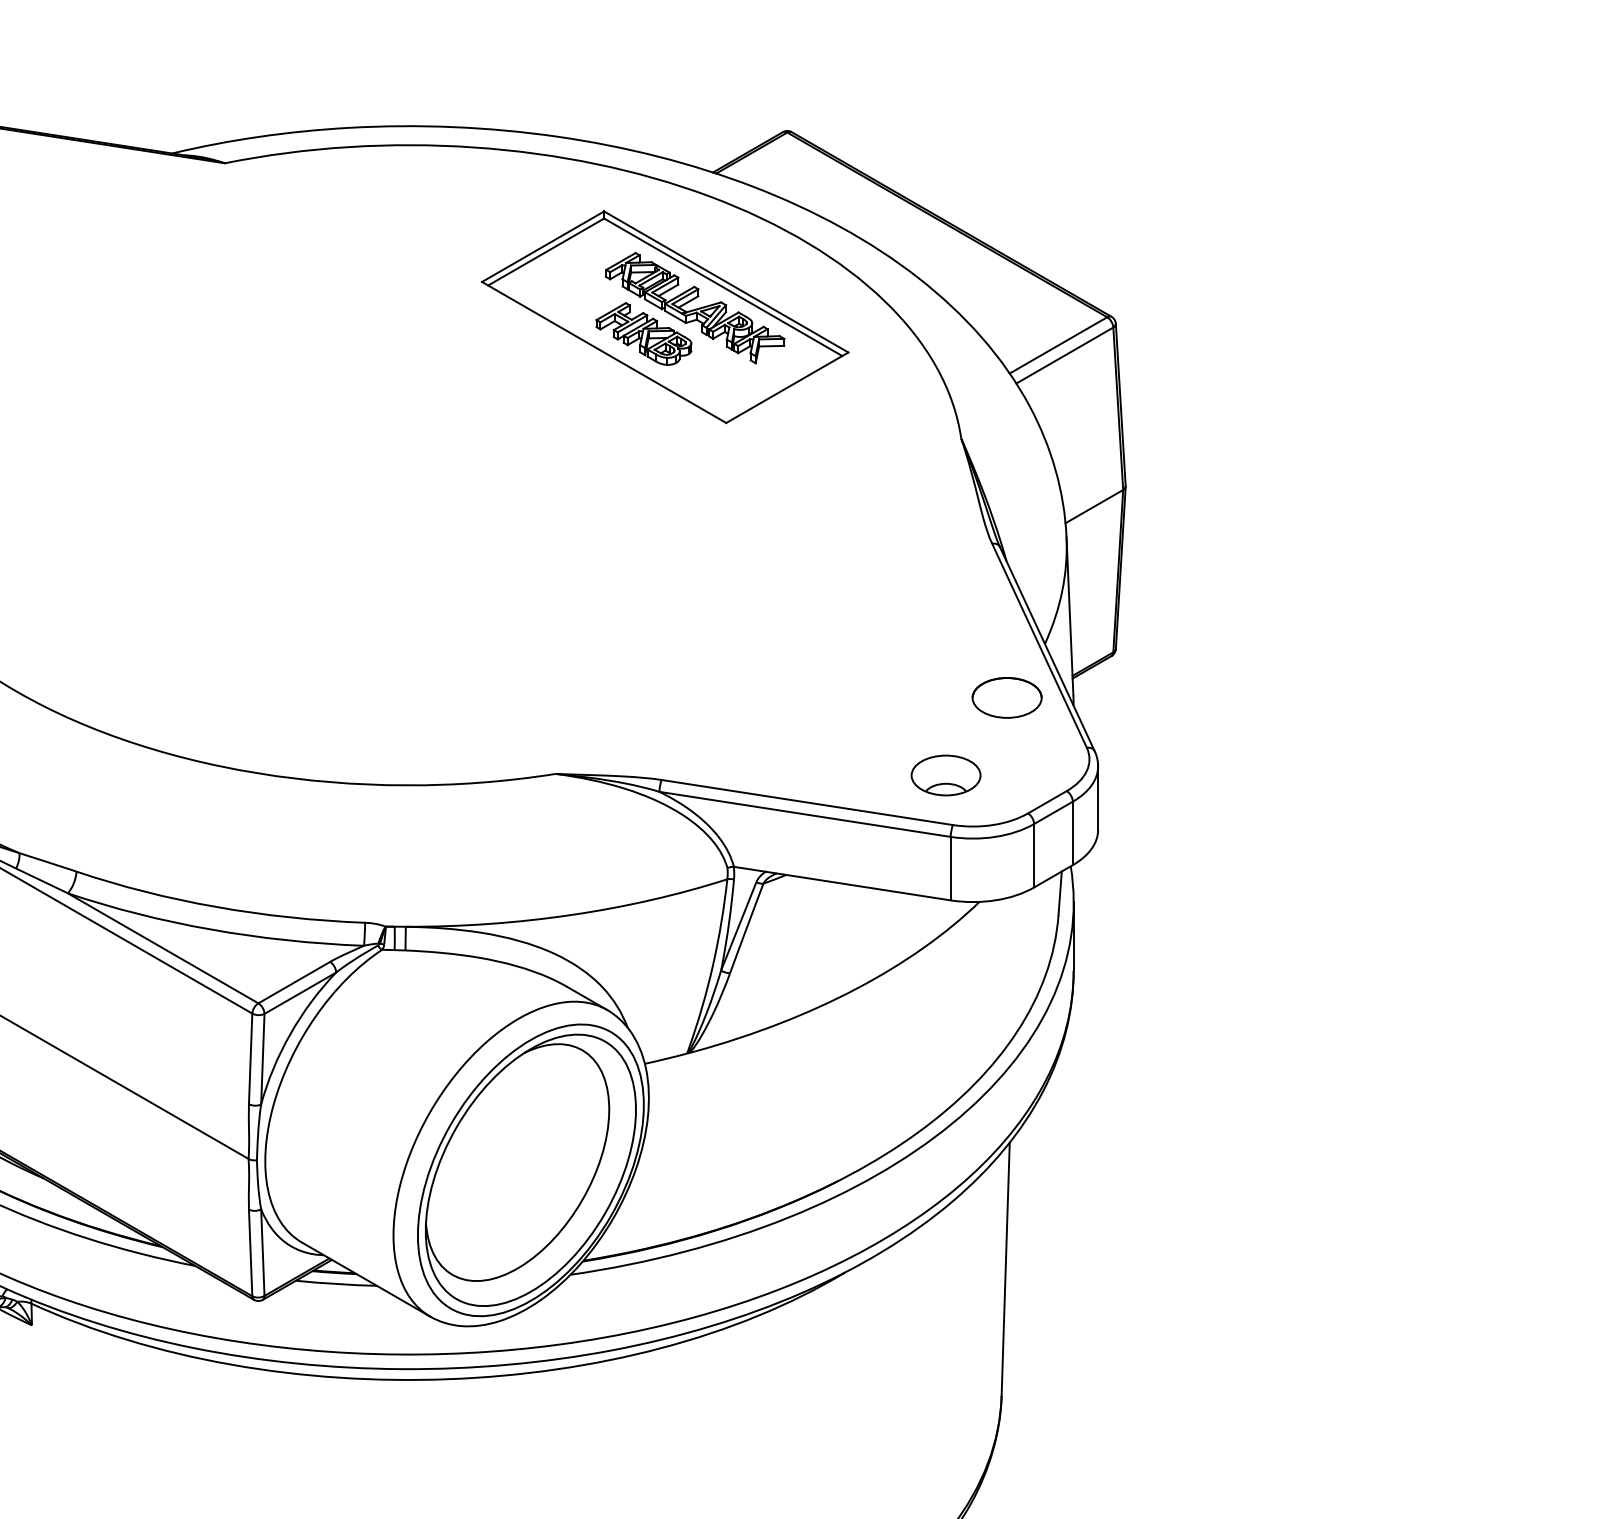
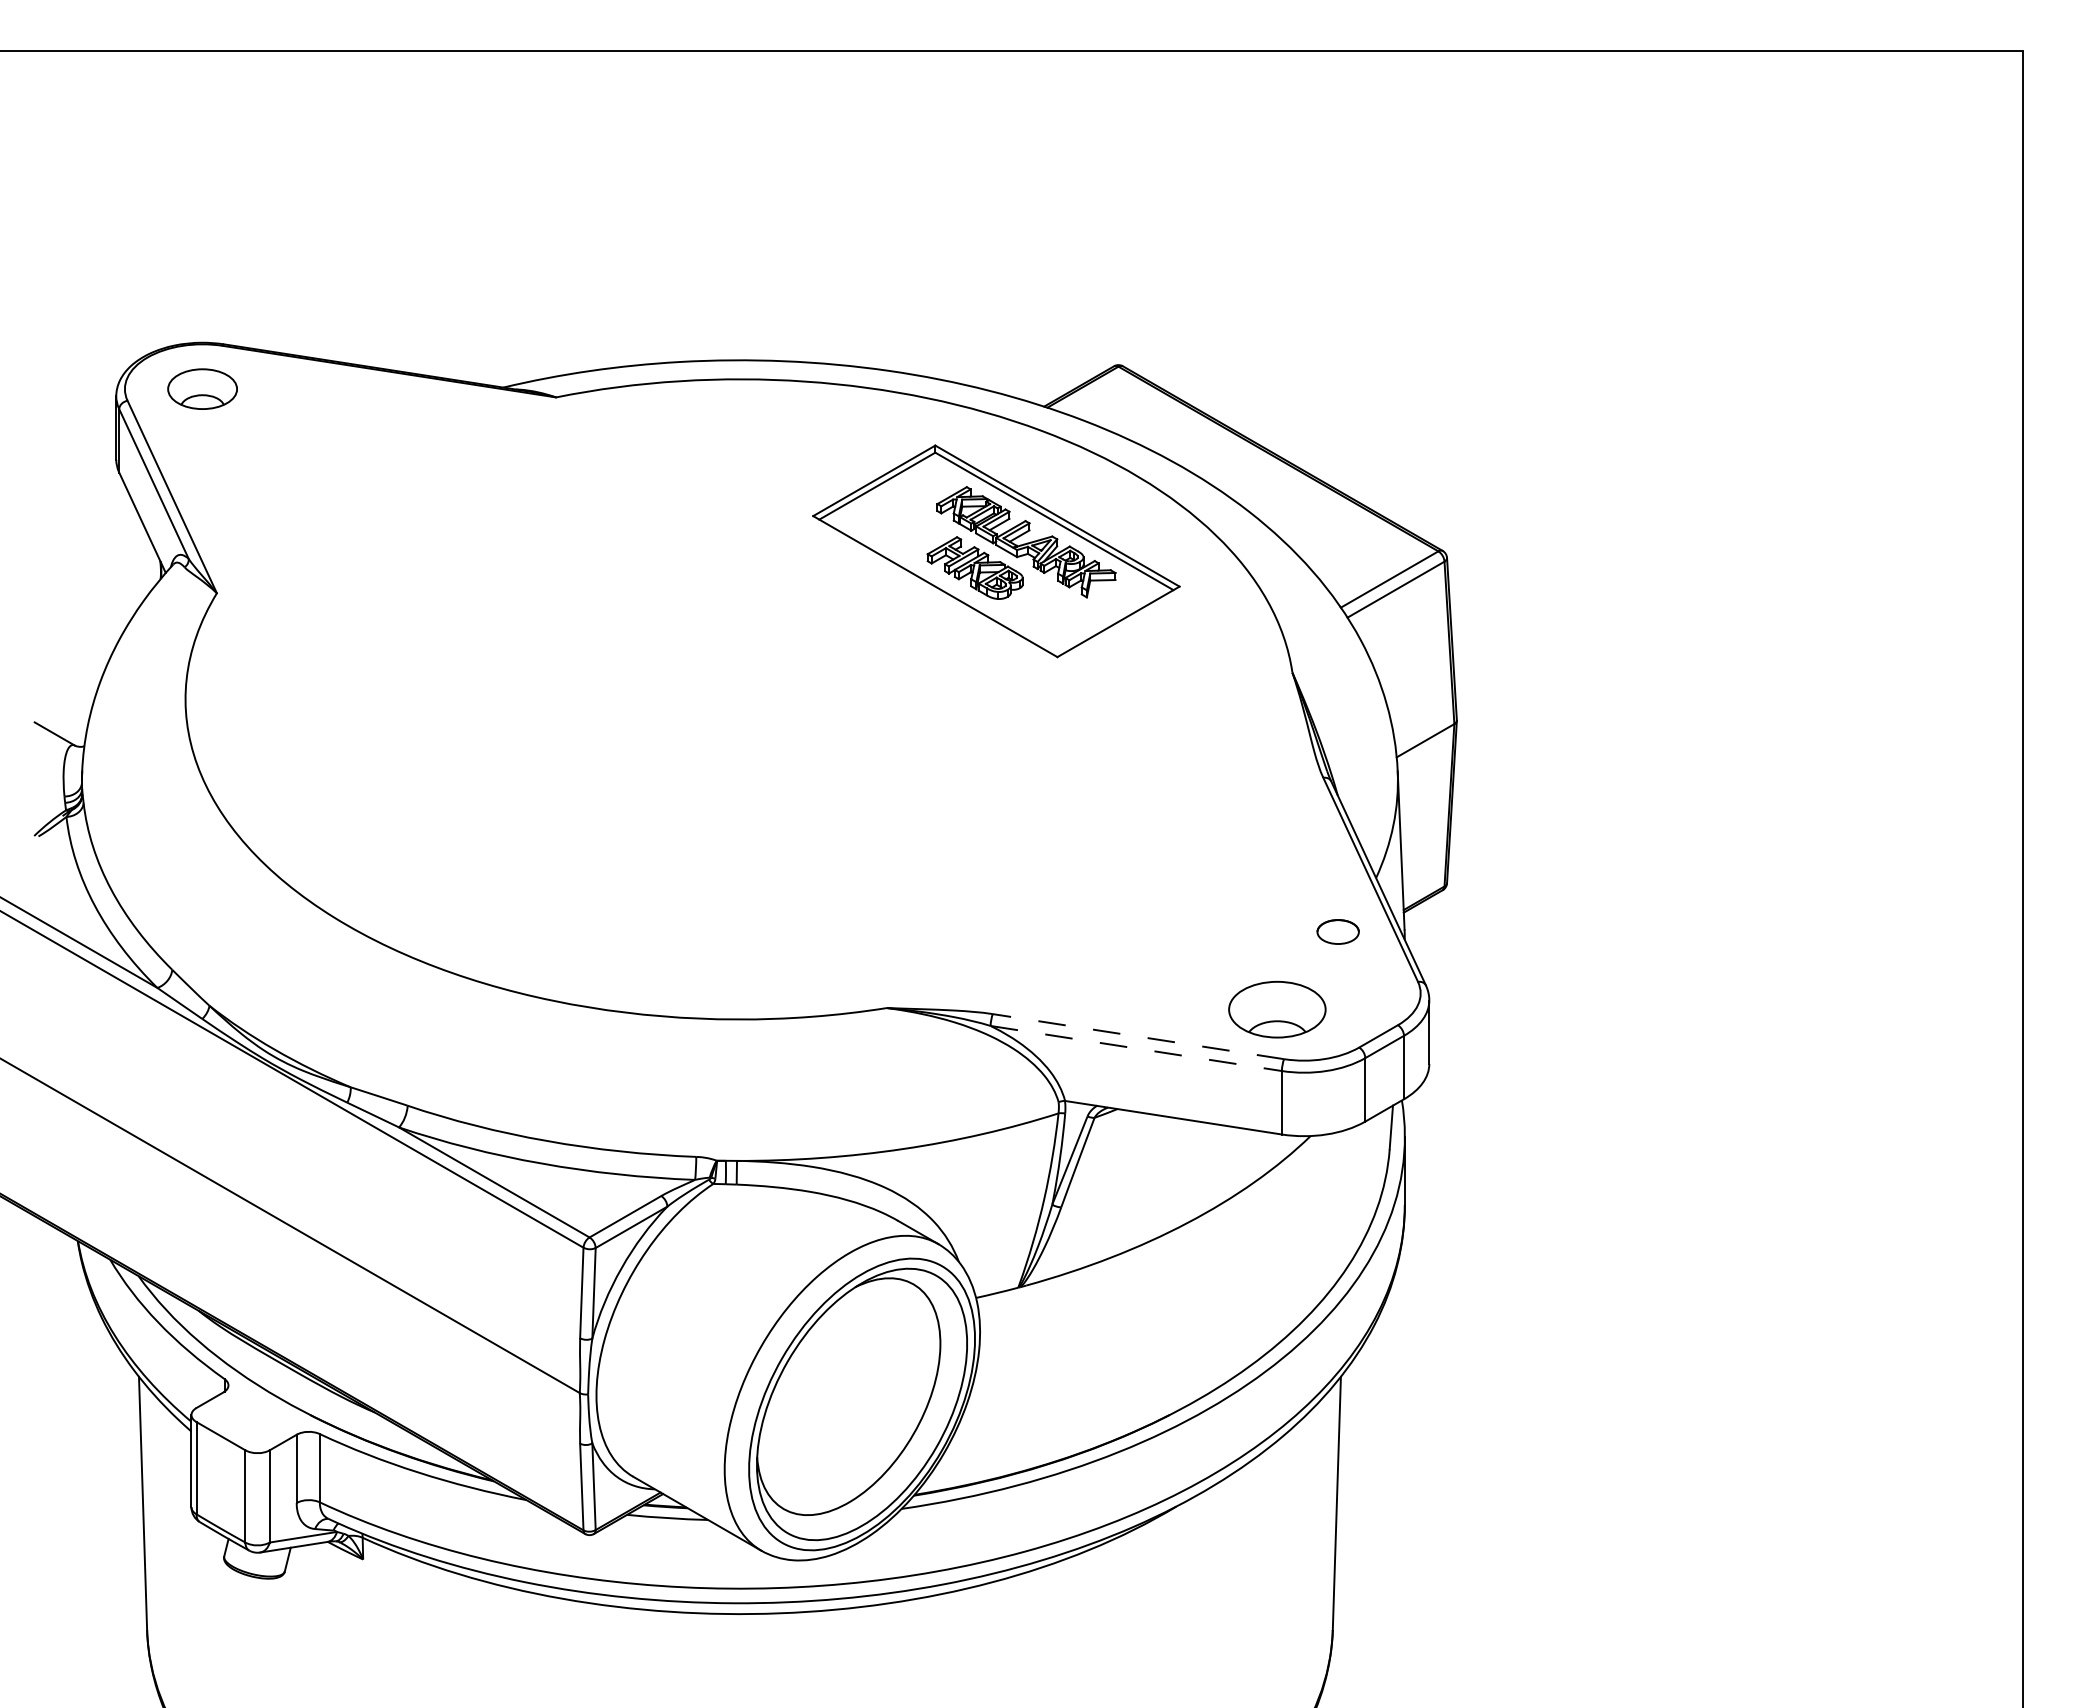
part: (1006, 697) -> (1337, 931), size x0.6
part: (945, 775) -> (1276, 1009), size x1.4
line: (807, 802) -> (1138, 1036), solid -> dashed
line: (805, 814) -> (1136, 1048), solid -> dashed

